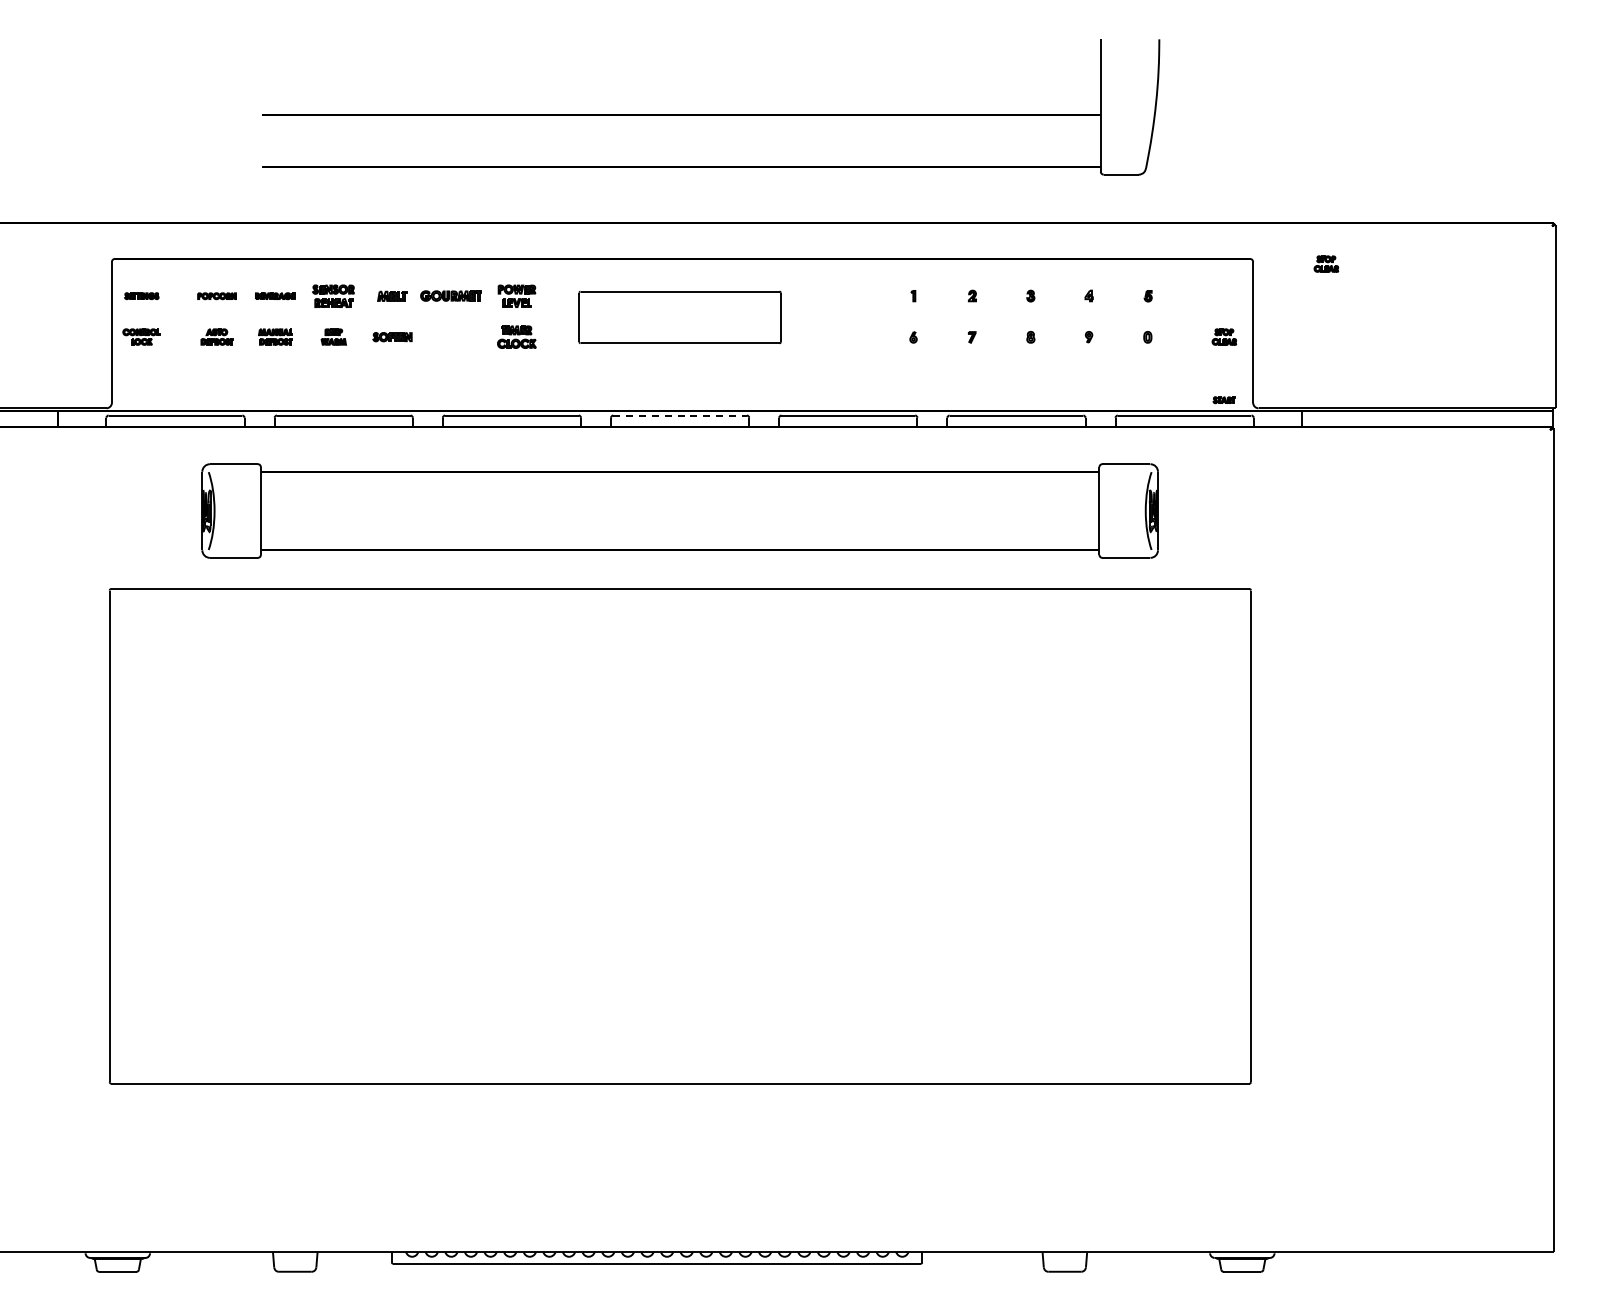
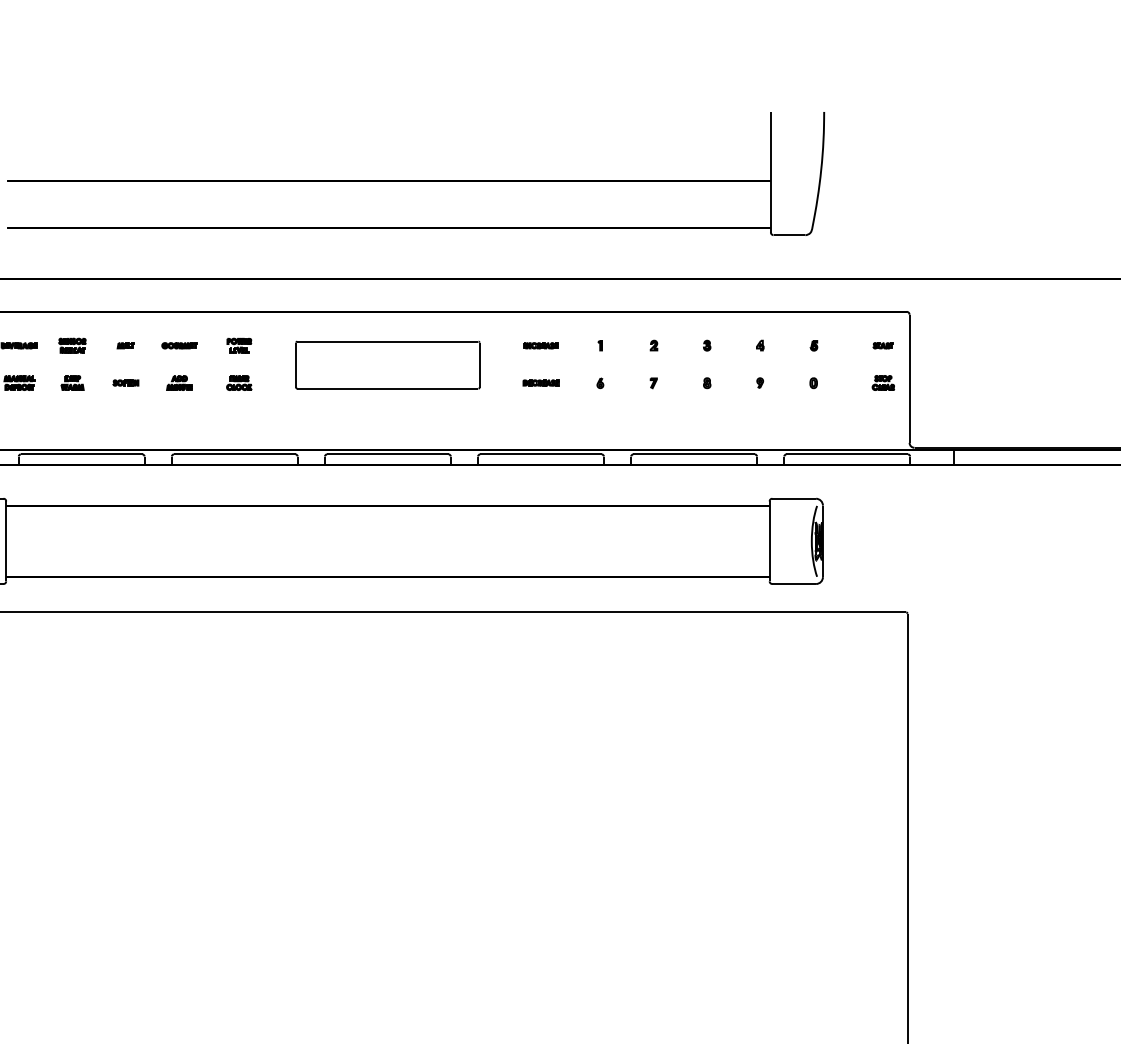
part: (1326, 263) -> (976, 316), removed
part: (333, 295) -> (72, 345), size x0.71
part: (391, 295) -> (125, 345), size x0.62
part: (516, 295) -> (238, 345), size x0.71
part: (450, 296) -> (178, 346), size x0.62
part: (848, 296) -> (541, 346), added
part: (391, 336) -> (125, 382), size x0.71
part: (450, 336) -> (178, 382), added
part: (516, 336) -> (238, 382), size x0.71
part: (848, 336) -> (541, 382), added
part: (1223, 400) -> (882, 346), moved
line: (680, 415) -> (388, 454), dashed -> solid

